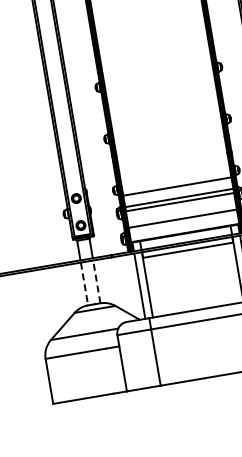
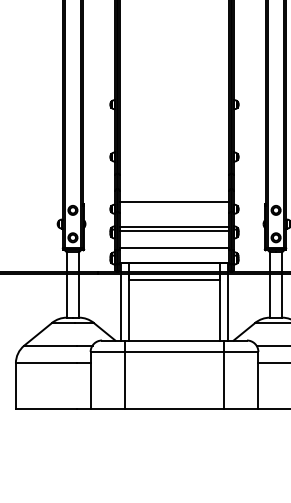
line: (177, 186) -> (174, 202), moved
line: (97, 282) -> (79, 296), dashed -> solid
line: (84, 284) -> (66, 296), dashed -> solid

